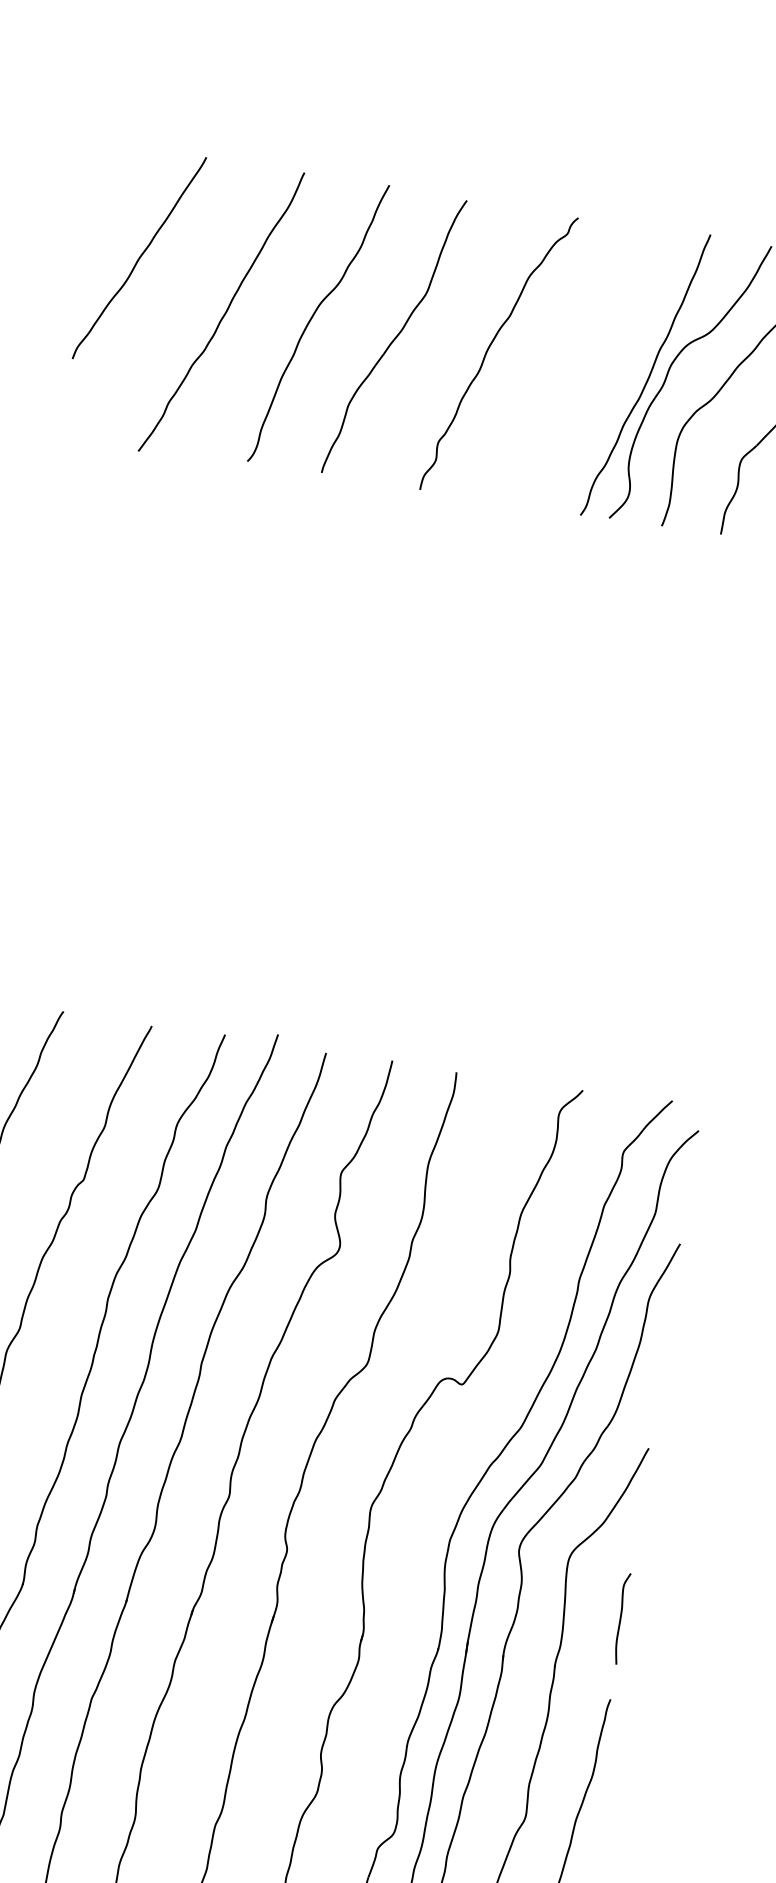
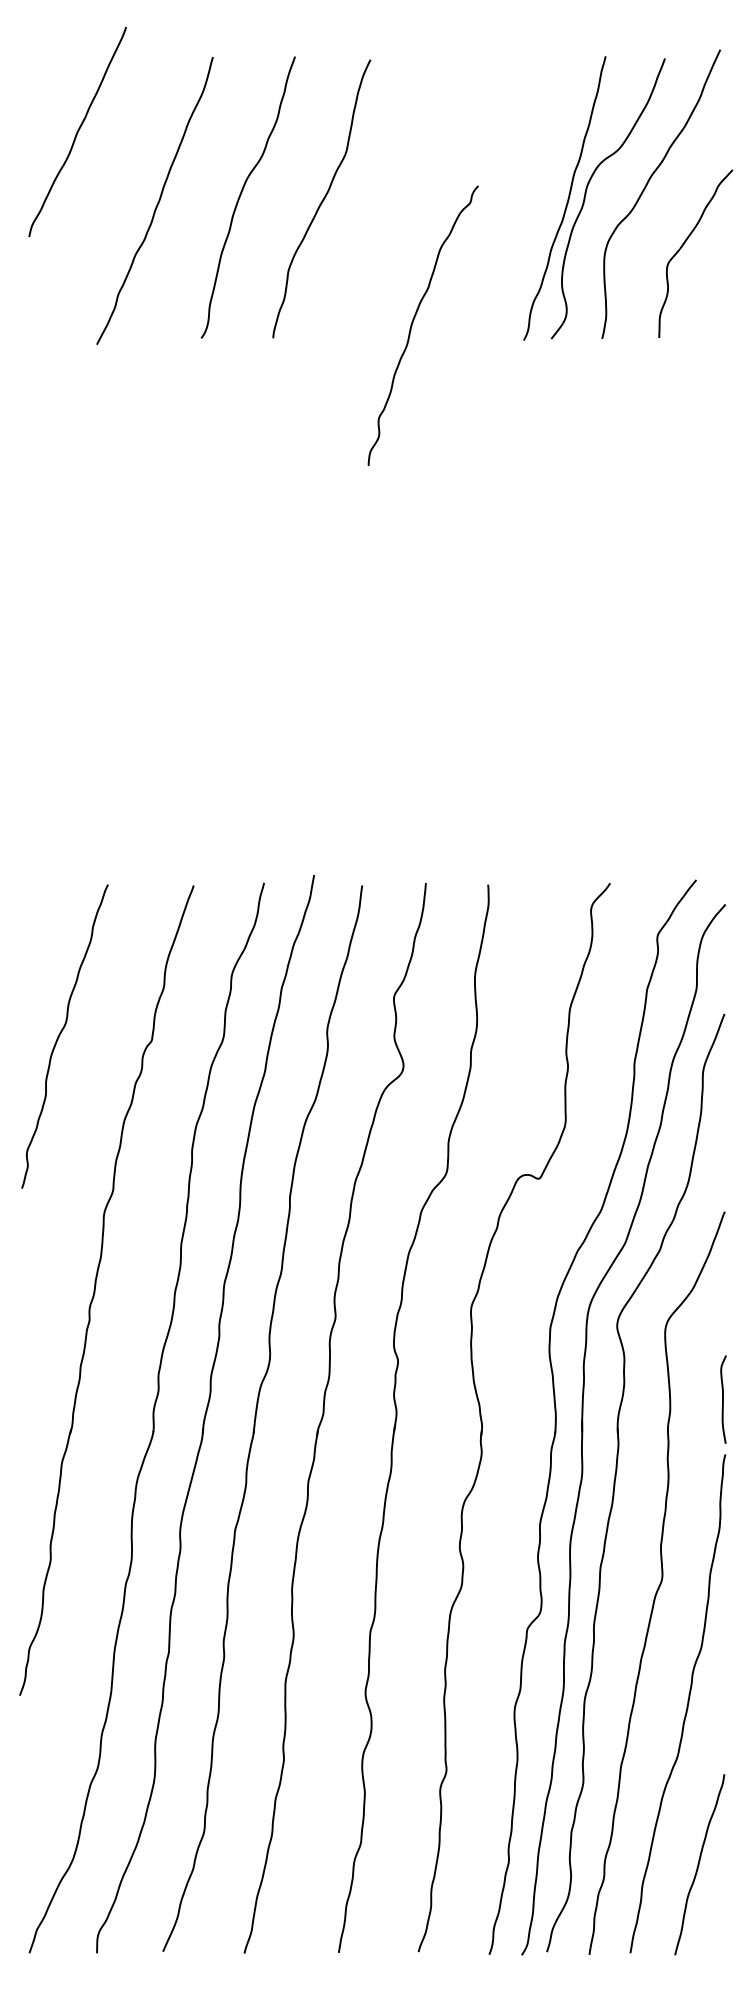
curve: (139, 257) -> (77, 131), moved
curve: (490, 346) -> (414, 320), moved
curve: (621, 1618) -> (723, 1399), moved

